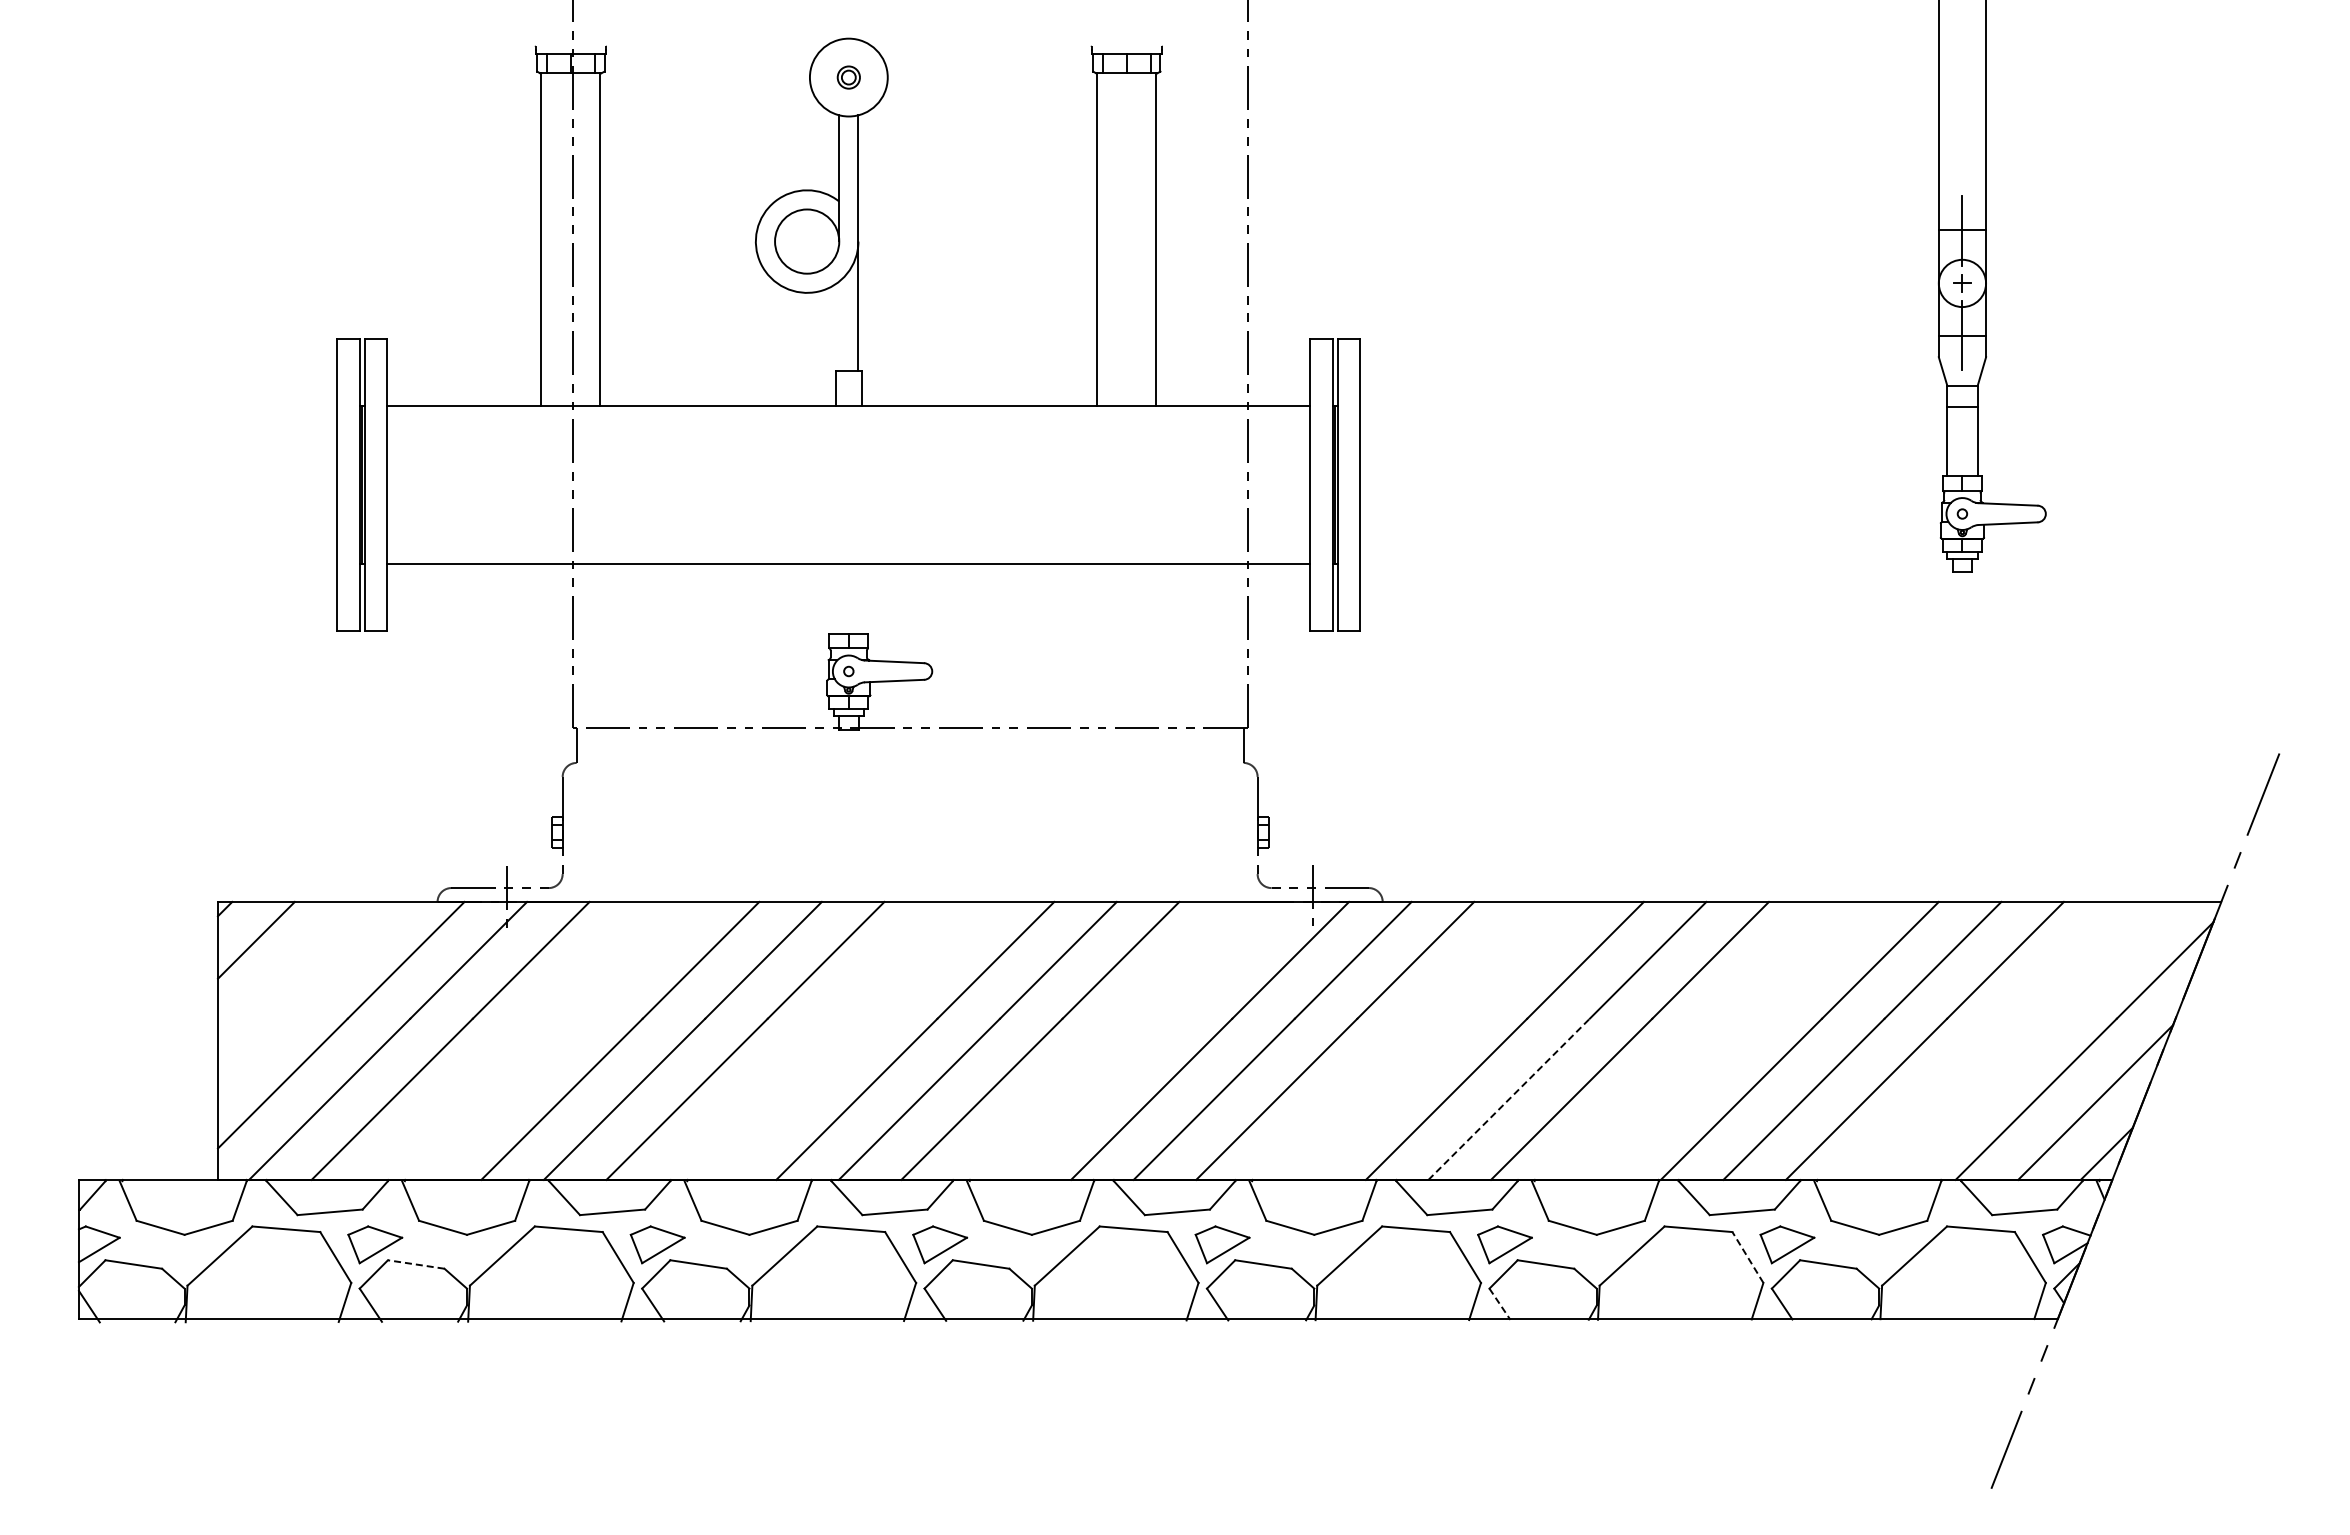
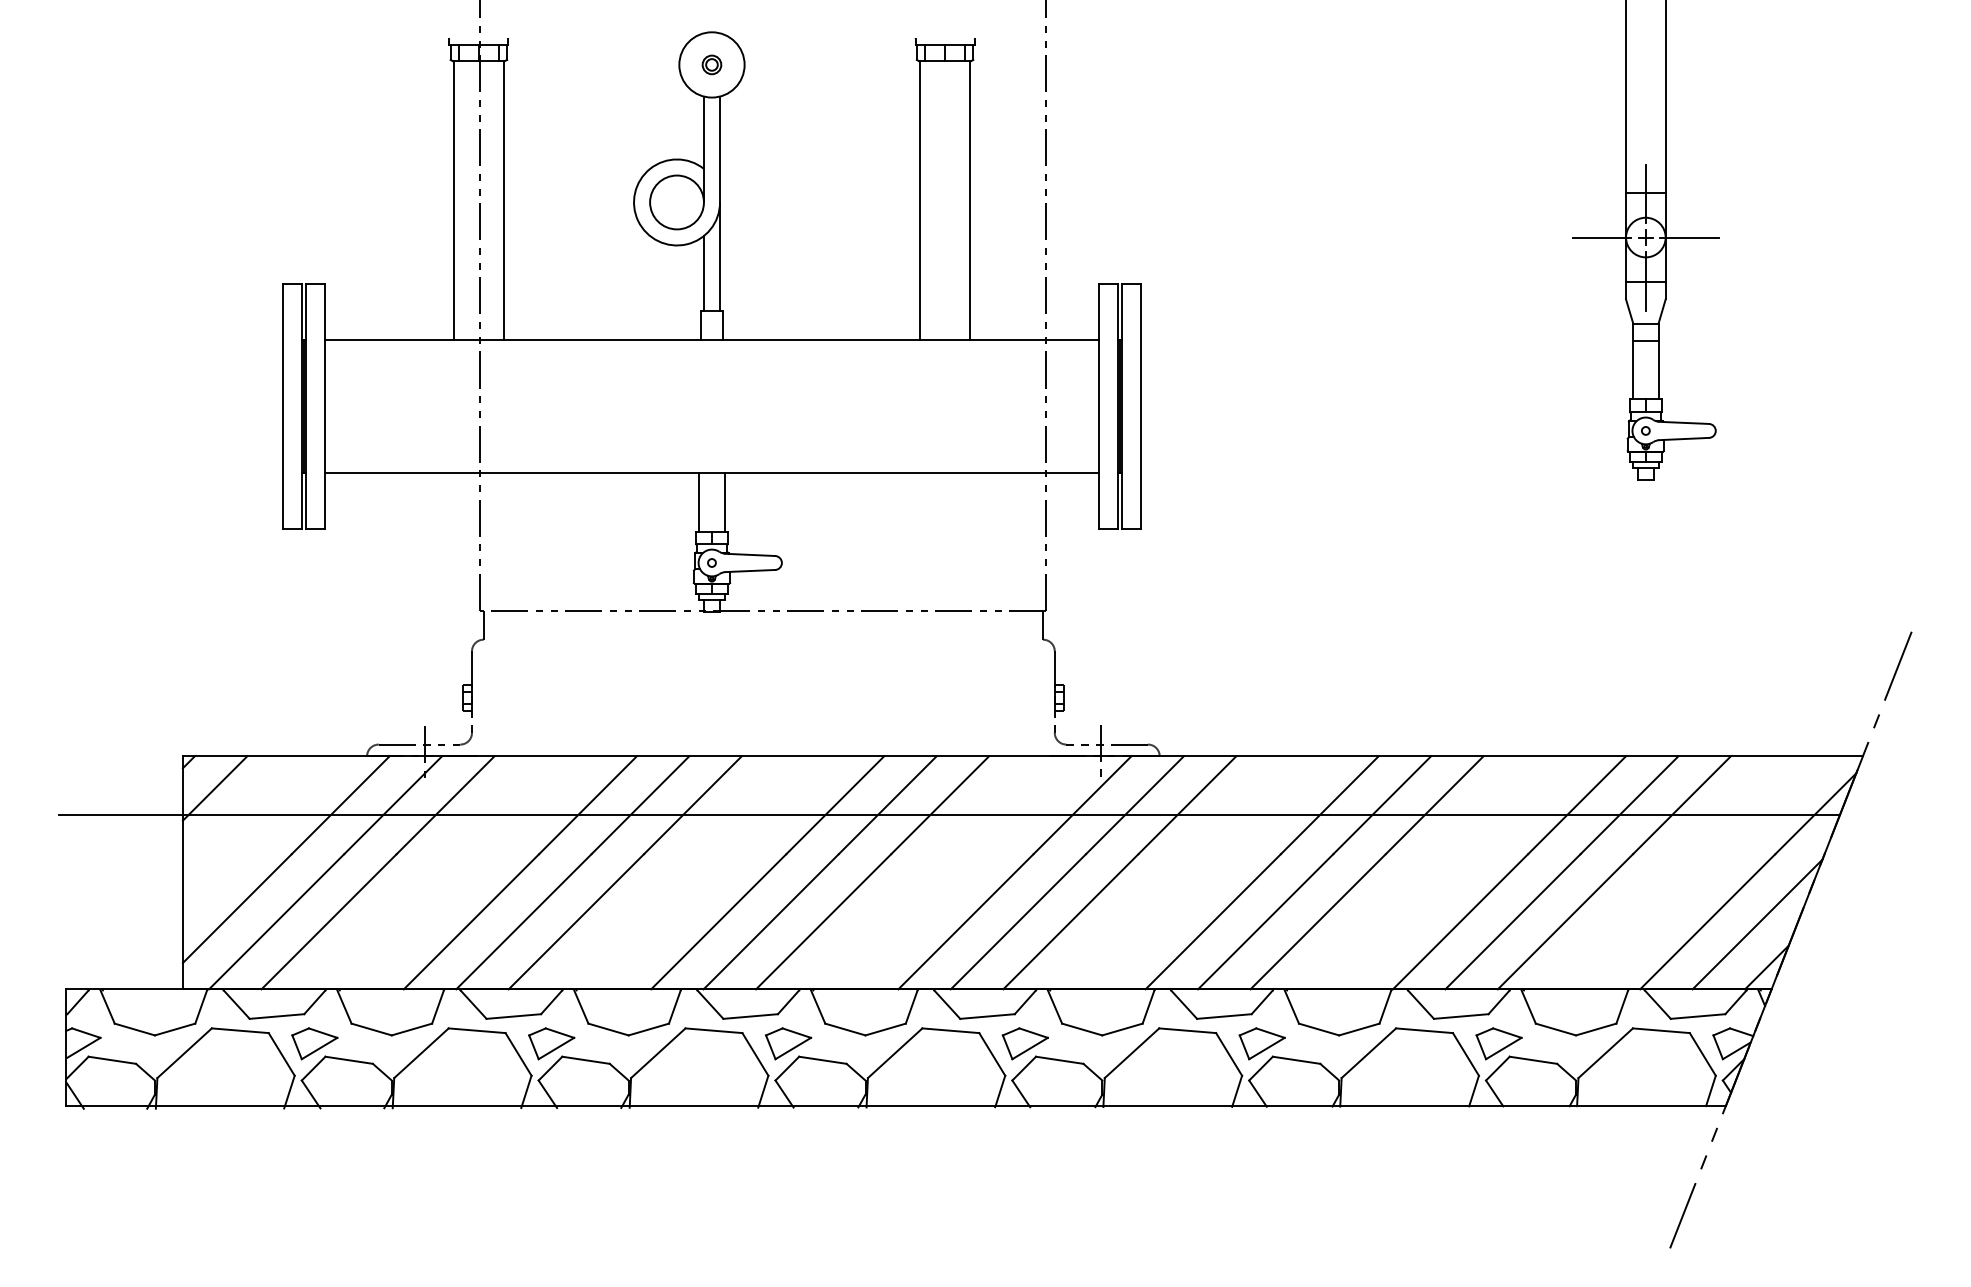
line: (1910, 283) -> (1602, 237), added
line: (2014, 283) -> (1689, 237), added
line: (839, 325) -> (704, 272), added
line: (833, 598) -> (699, 501), added
line: (863, 598) -> (724, 501), added
line: (1132, 971) -> (949, 814), added
line: (1509, 1098) -> (1266, 921), dashed -> solid
line: (1747, 1257) -> (1465, 1054), dashed -> solid
line: (416, 1264) -> (349, 1060), dashed -> solid
line: (1499, 1304) -> (1257, 1093), dashed -> solid

